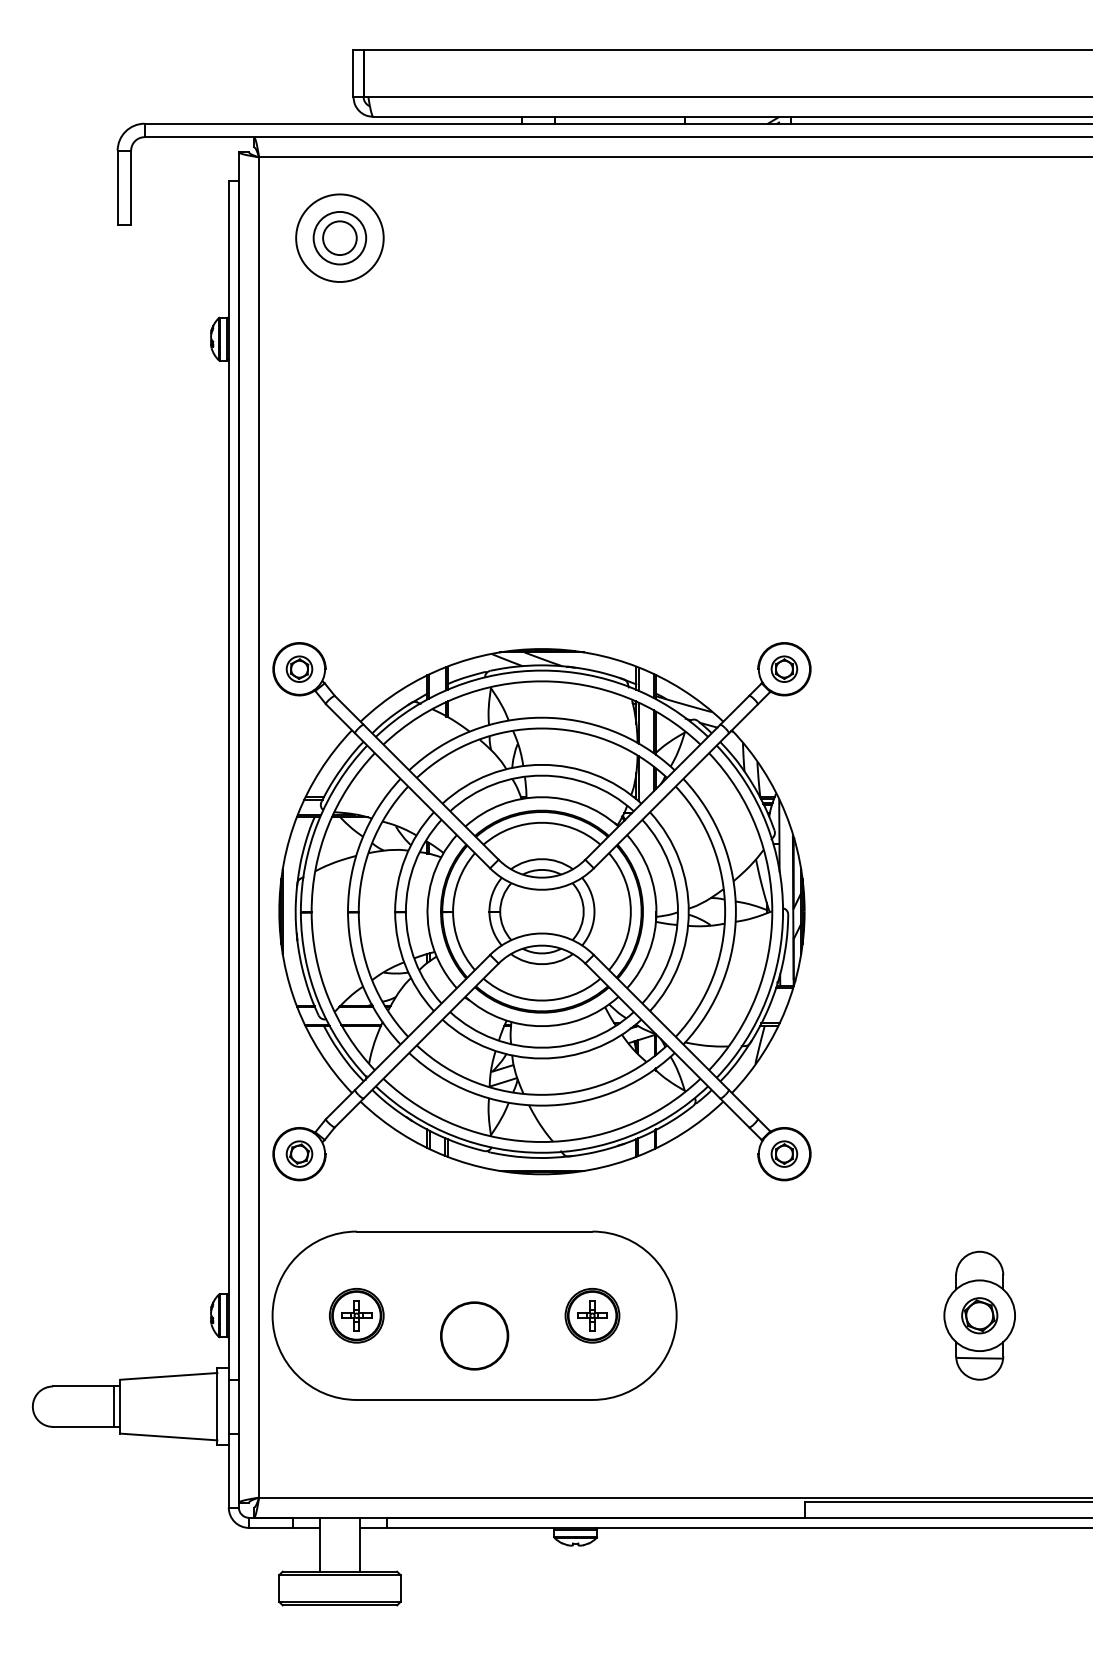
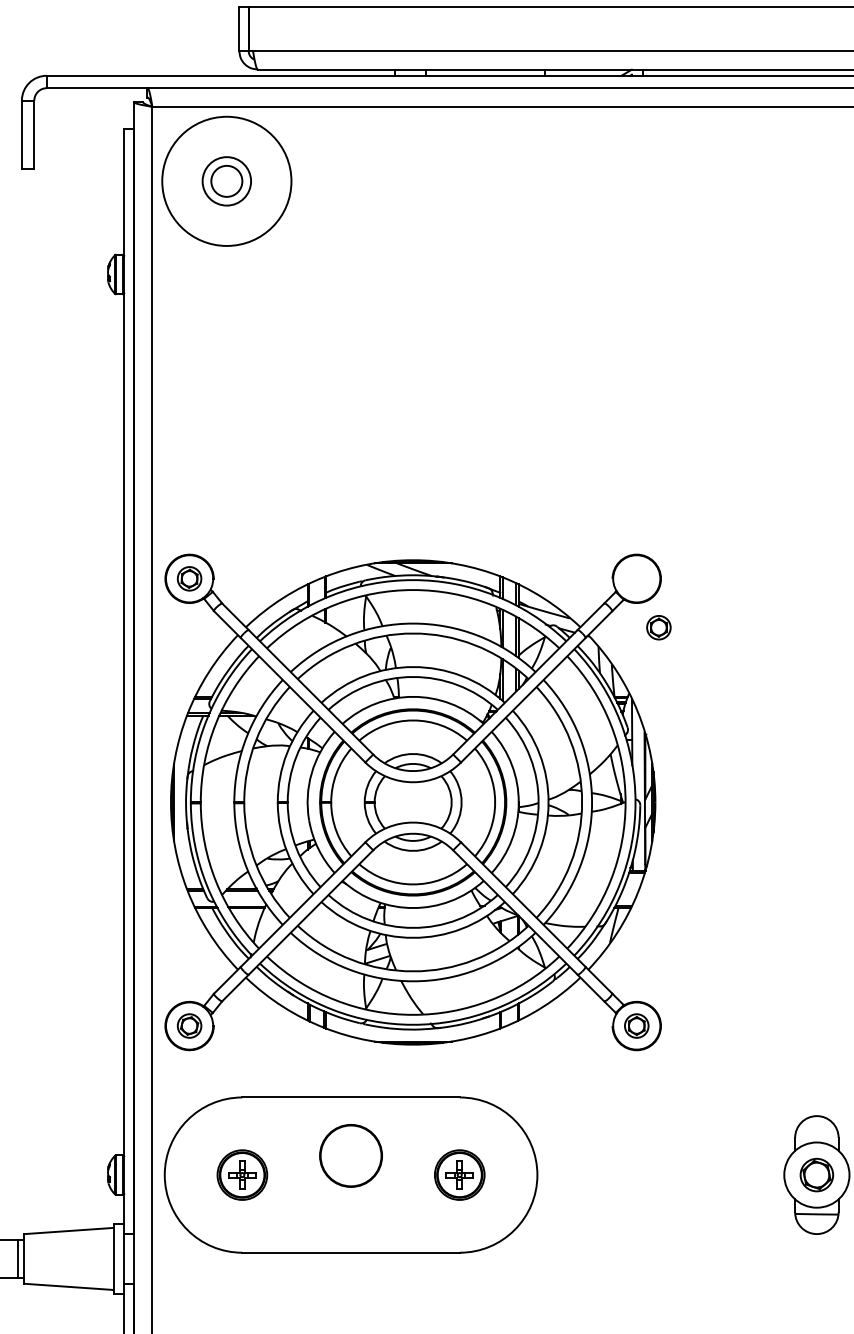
circle: (339, 237) -> (226, 180), size x1.6
part: (784, 668) -> (658, 627), moved
circle: (474, 1335) -> (350, 1155), moved

